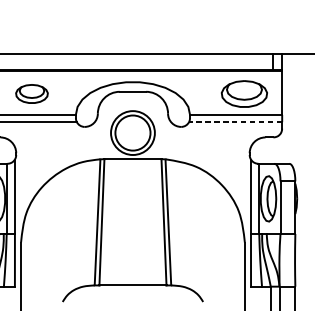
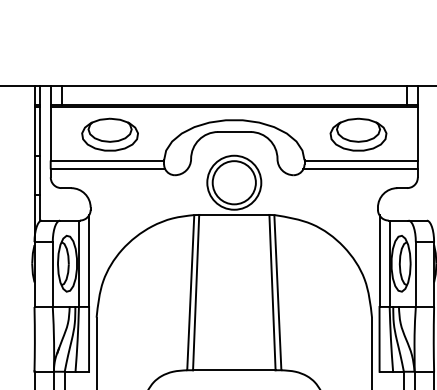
part: (31, 93) -> (109, 134), size x1.43
part: (244, 93) -> (358, 134), moved
line: (235, 122) -> (360, 169), dashed -> solid

